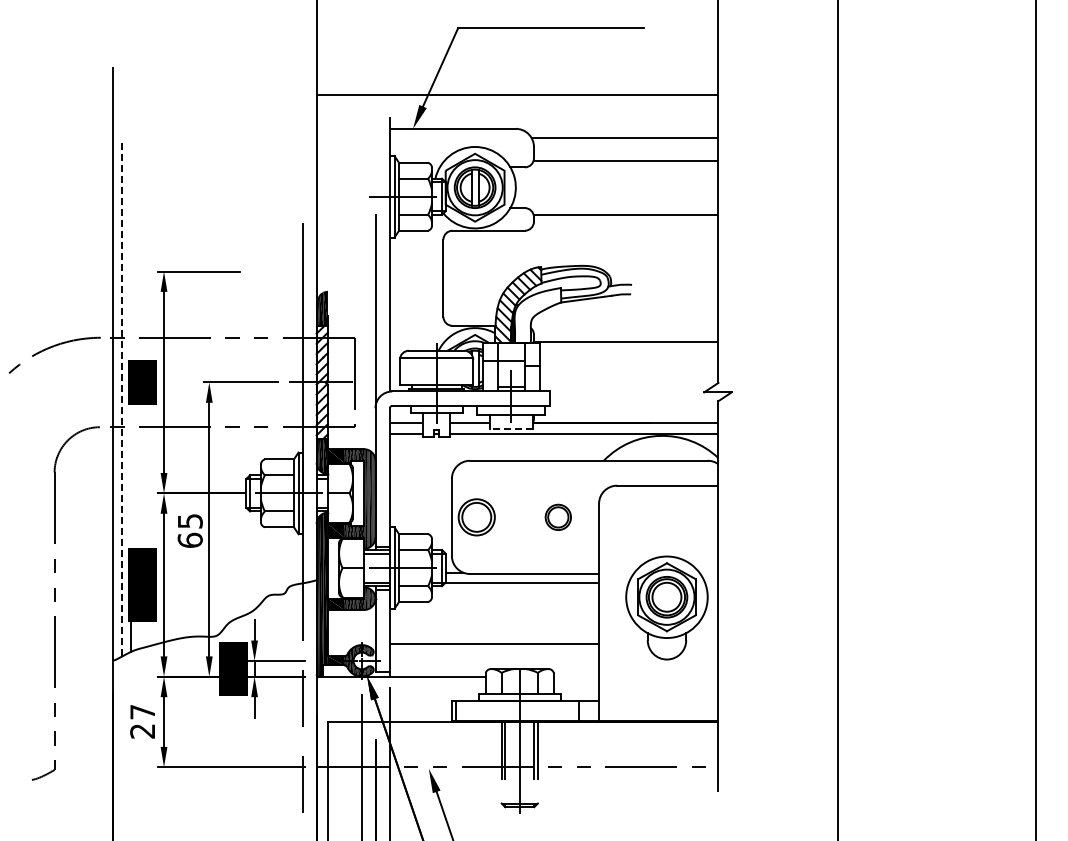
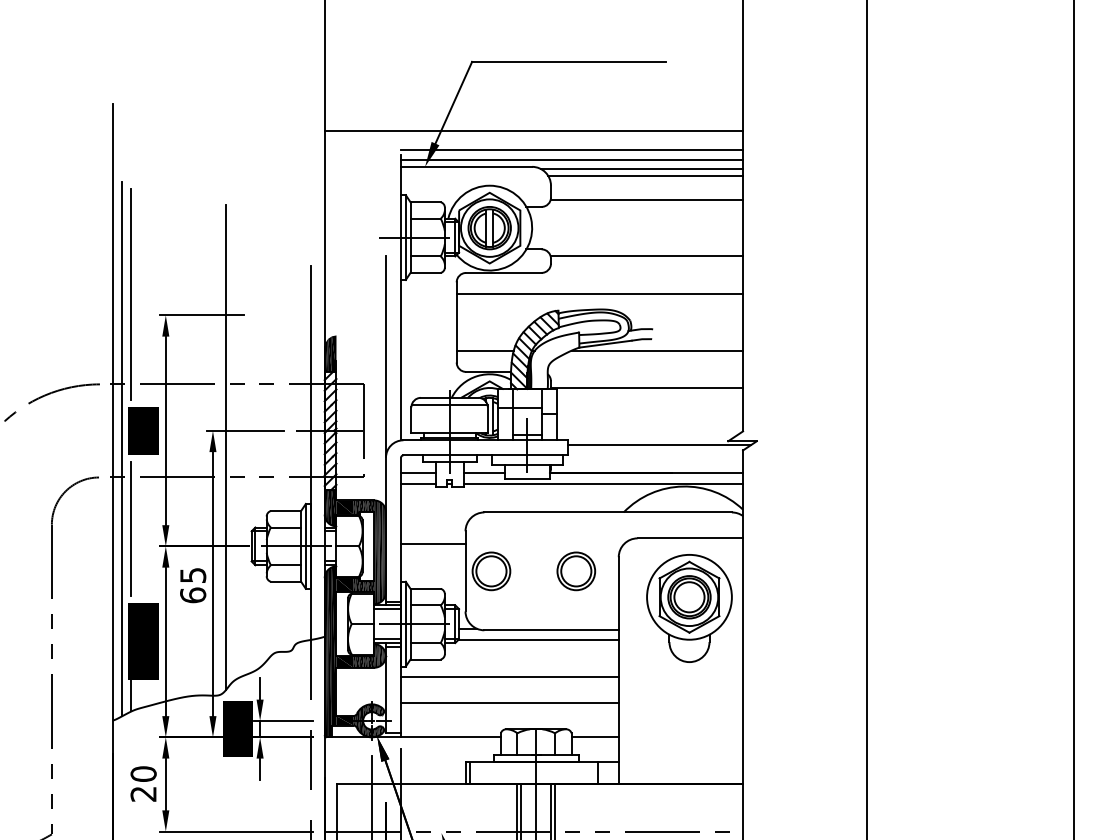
line: (553, 113) -> (571, 150), added
line: (553, 122) -> (571, 160), added
line: (621, 131) -> (642, 169), added
line: (130, 251) -> (130, 294), added
line: (580, 251) -> (599, 294), added
line: (470, 305) -> (484, 350), added
line: (635, 305) -> (656, 350), added
line: (637, 396) -> (658, 445), added
line: (221, 398) -> (225, 447), added
line: (121, 400) -> (121, 449), dashed -> solid
line: (510, 428) -> (526, 478), dashed -> solid
line: (130, 476) -> (130, 528), added
line: (420, 491) -> (432, 544), added
part: (558, 517) -> (576, 571), size x1.43
part: (666, 607) -> (688, 607), moved
line: (494, 619) -> (509, 677), added
line: (576, 676) -> (595, 737), added
text: (142, 711) -> (143, 773), 27 -> 20

